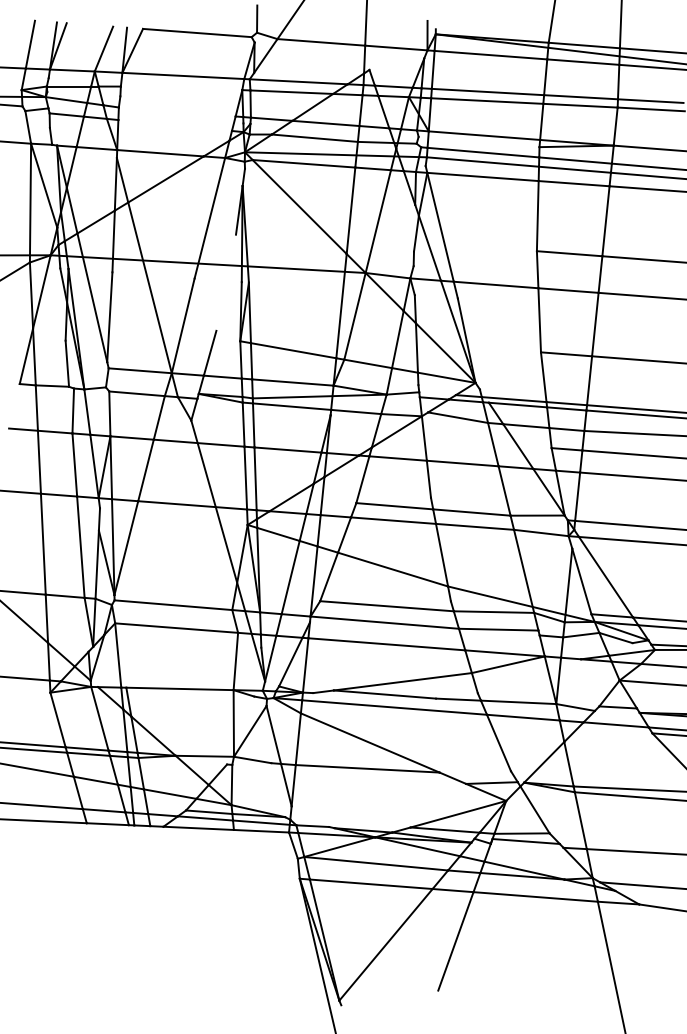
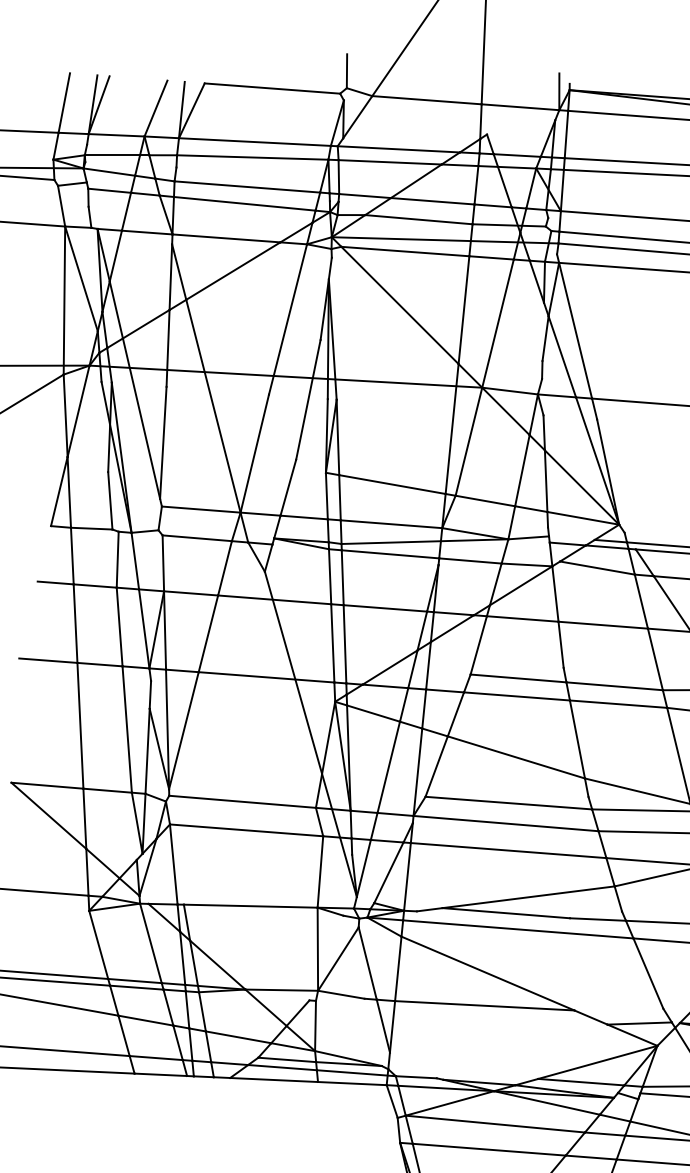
line: (181, 88) -> (252, 157), added
line: (176, 111) -> (246, 186), added
line: (174, 125) -> (243, 203), added
line: (226, 282) -> (308, 399), added

